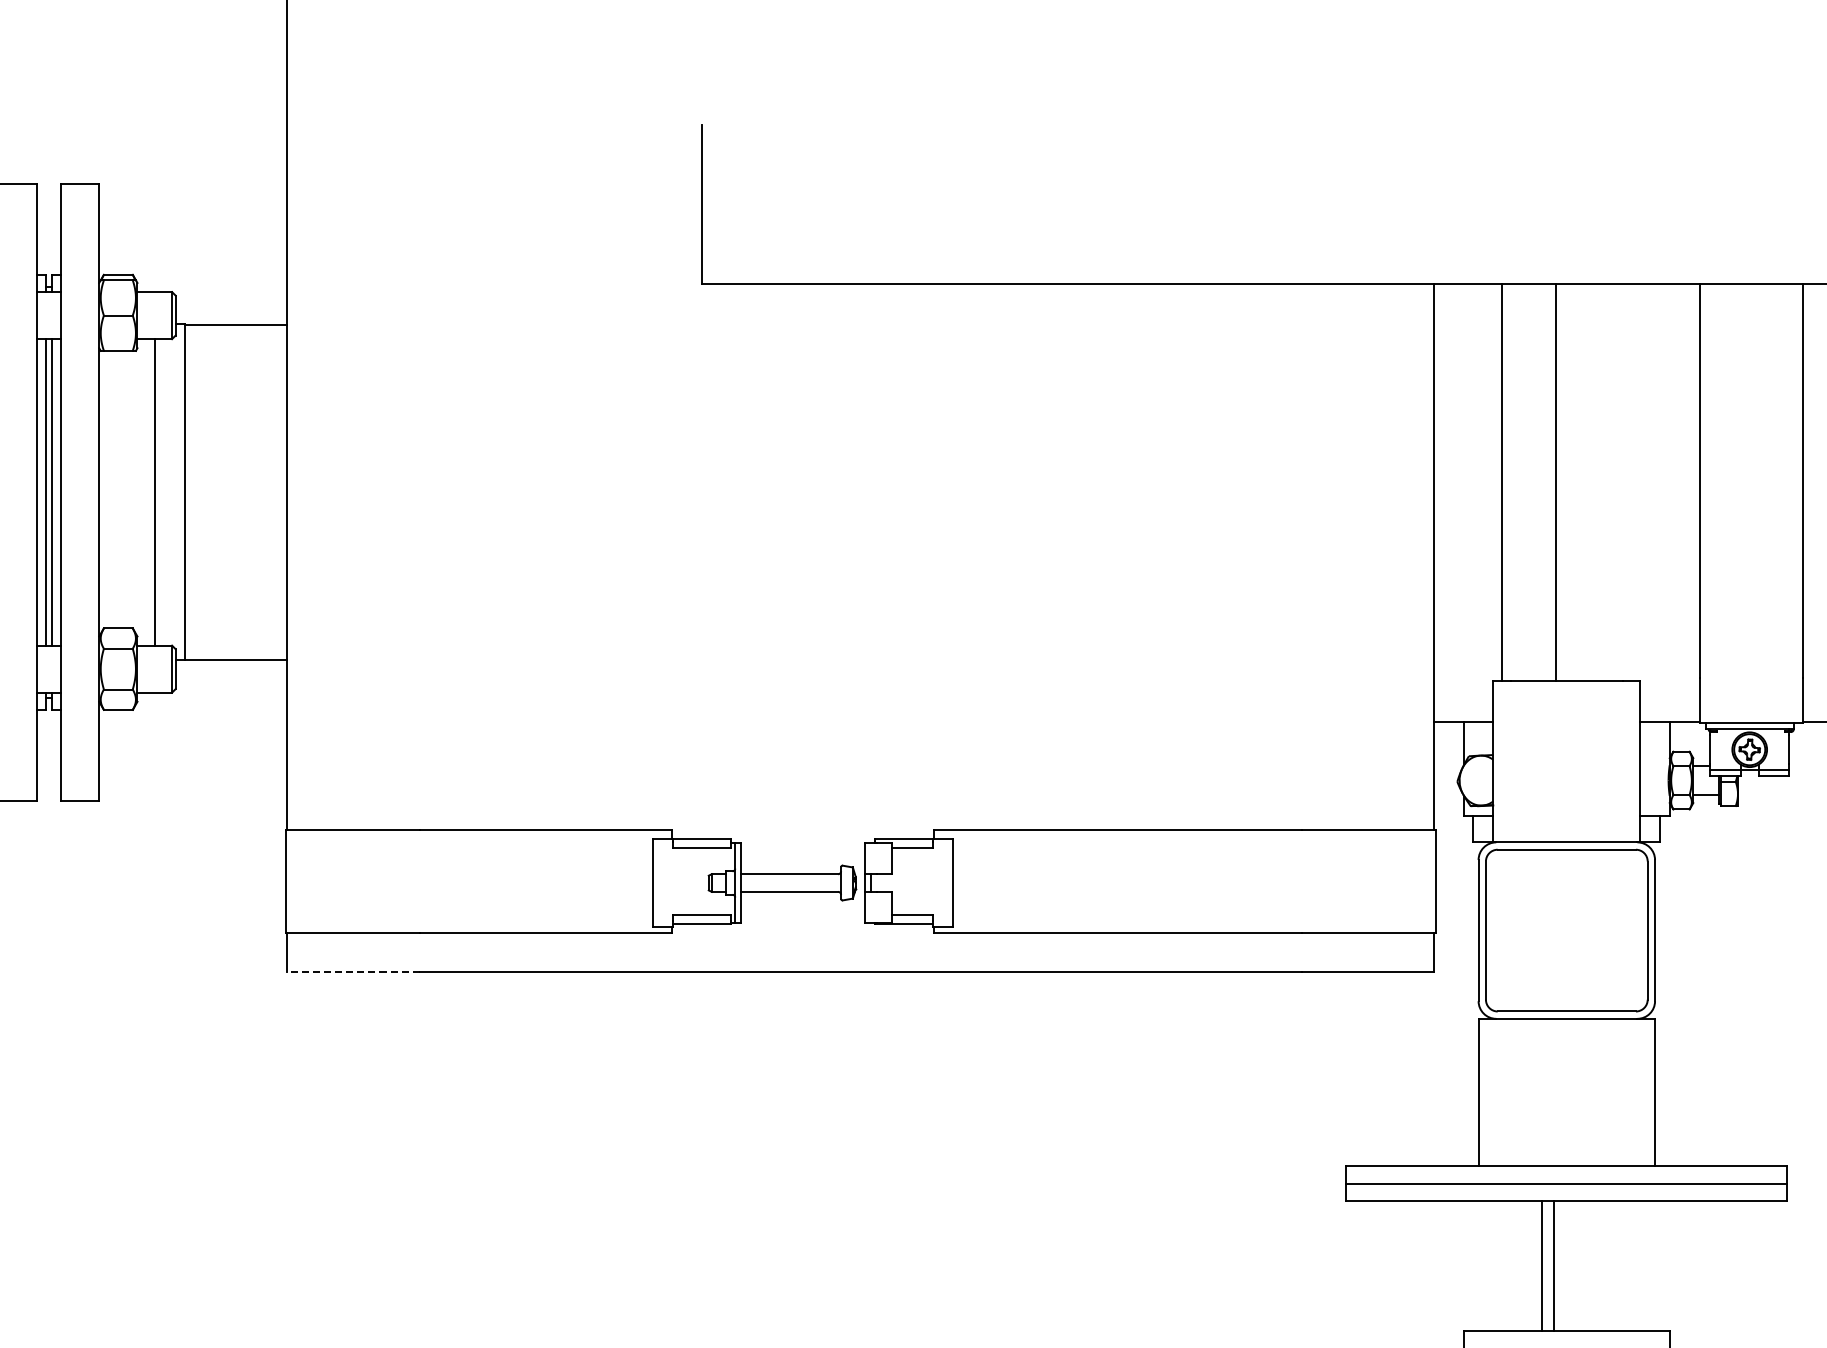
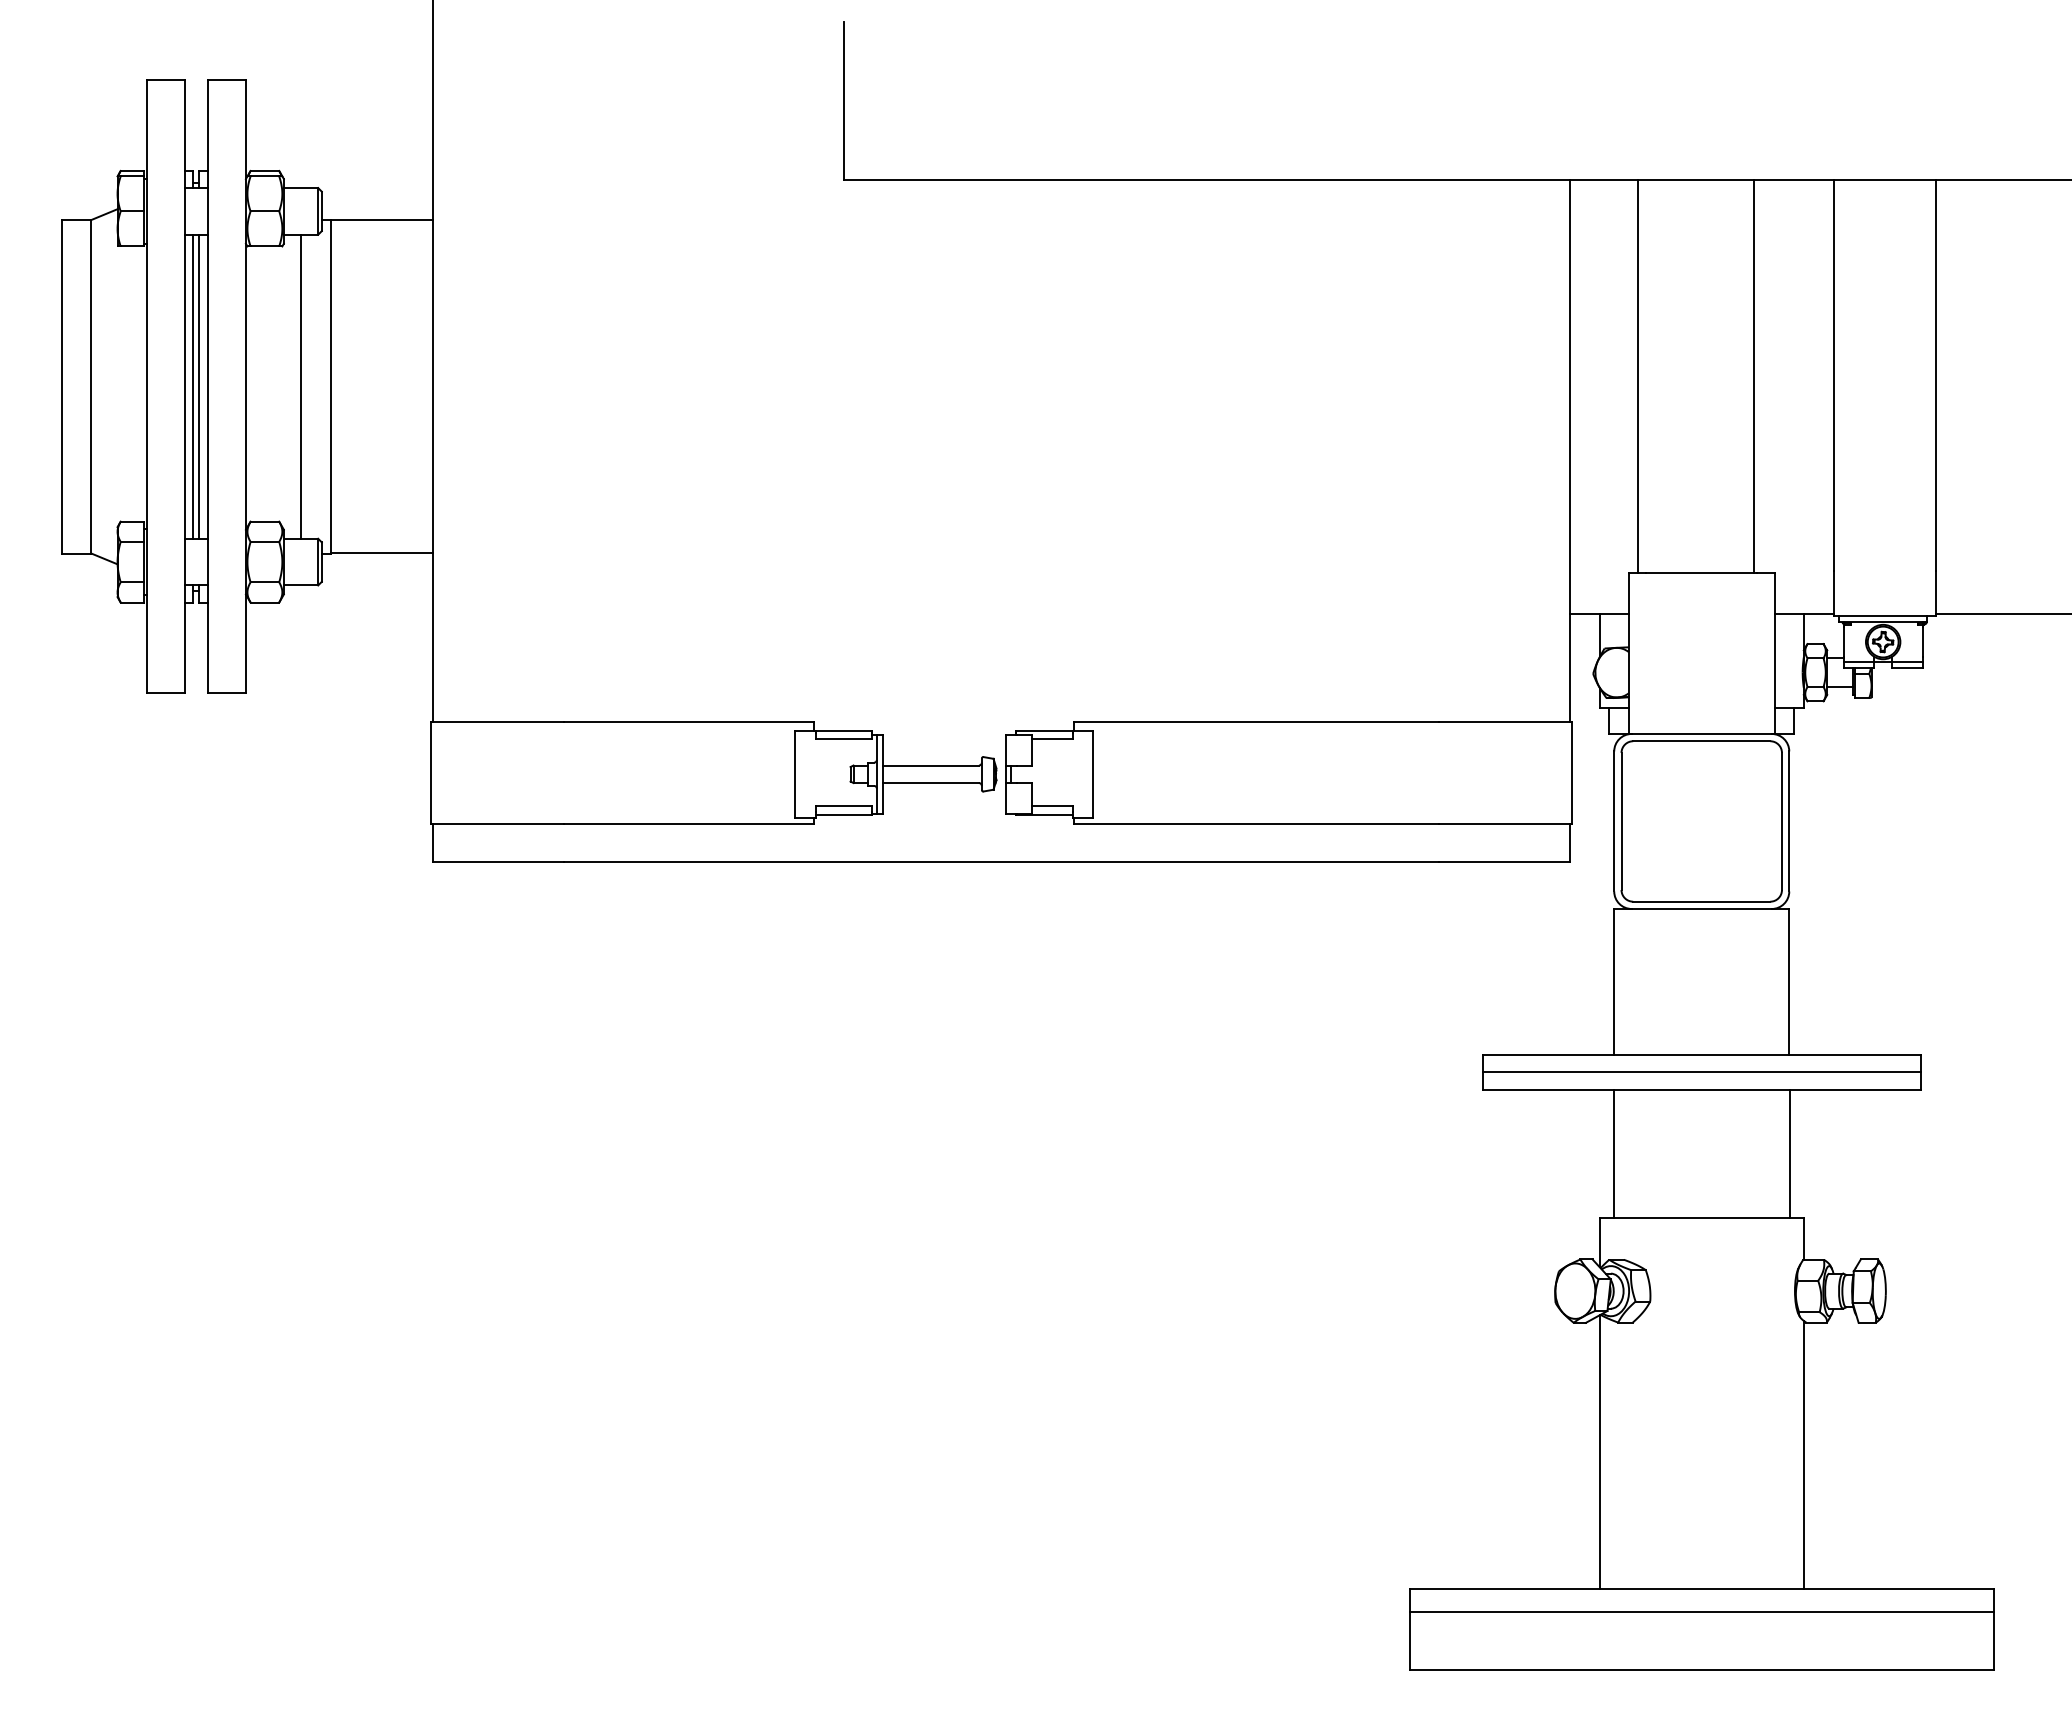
line: (1556, 482) -> (1754, 376), moved
line: (353, 971) -> (498, 862), dashed -> solid
line: (1541, 1265) -> (1613, 1153), moved
line: (1553, 1265) -> (1789, 1153), moved

